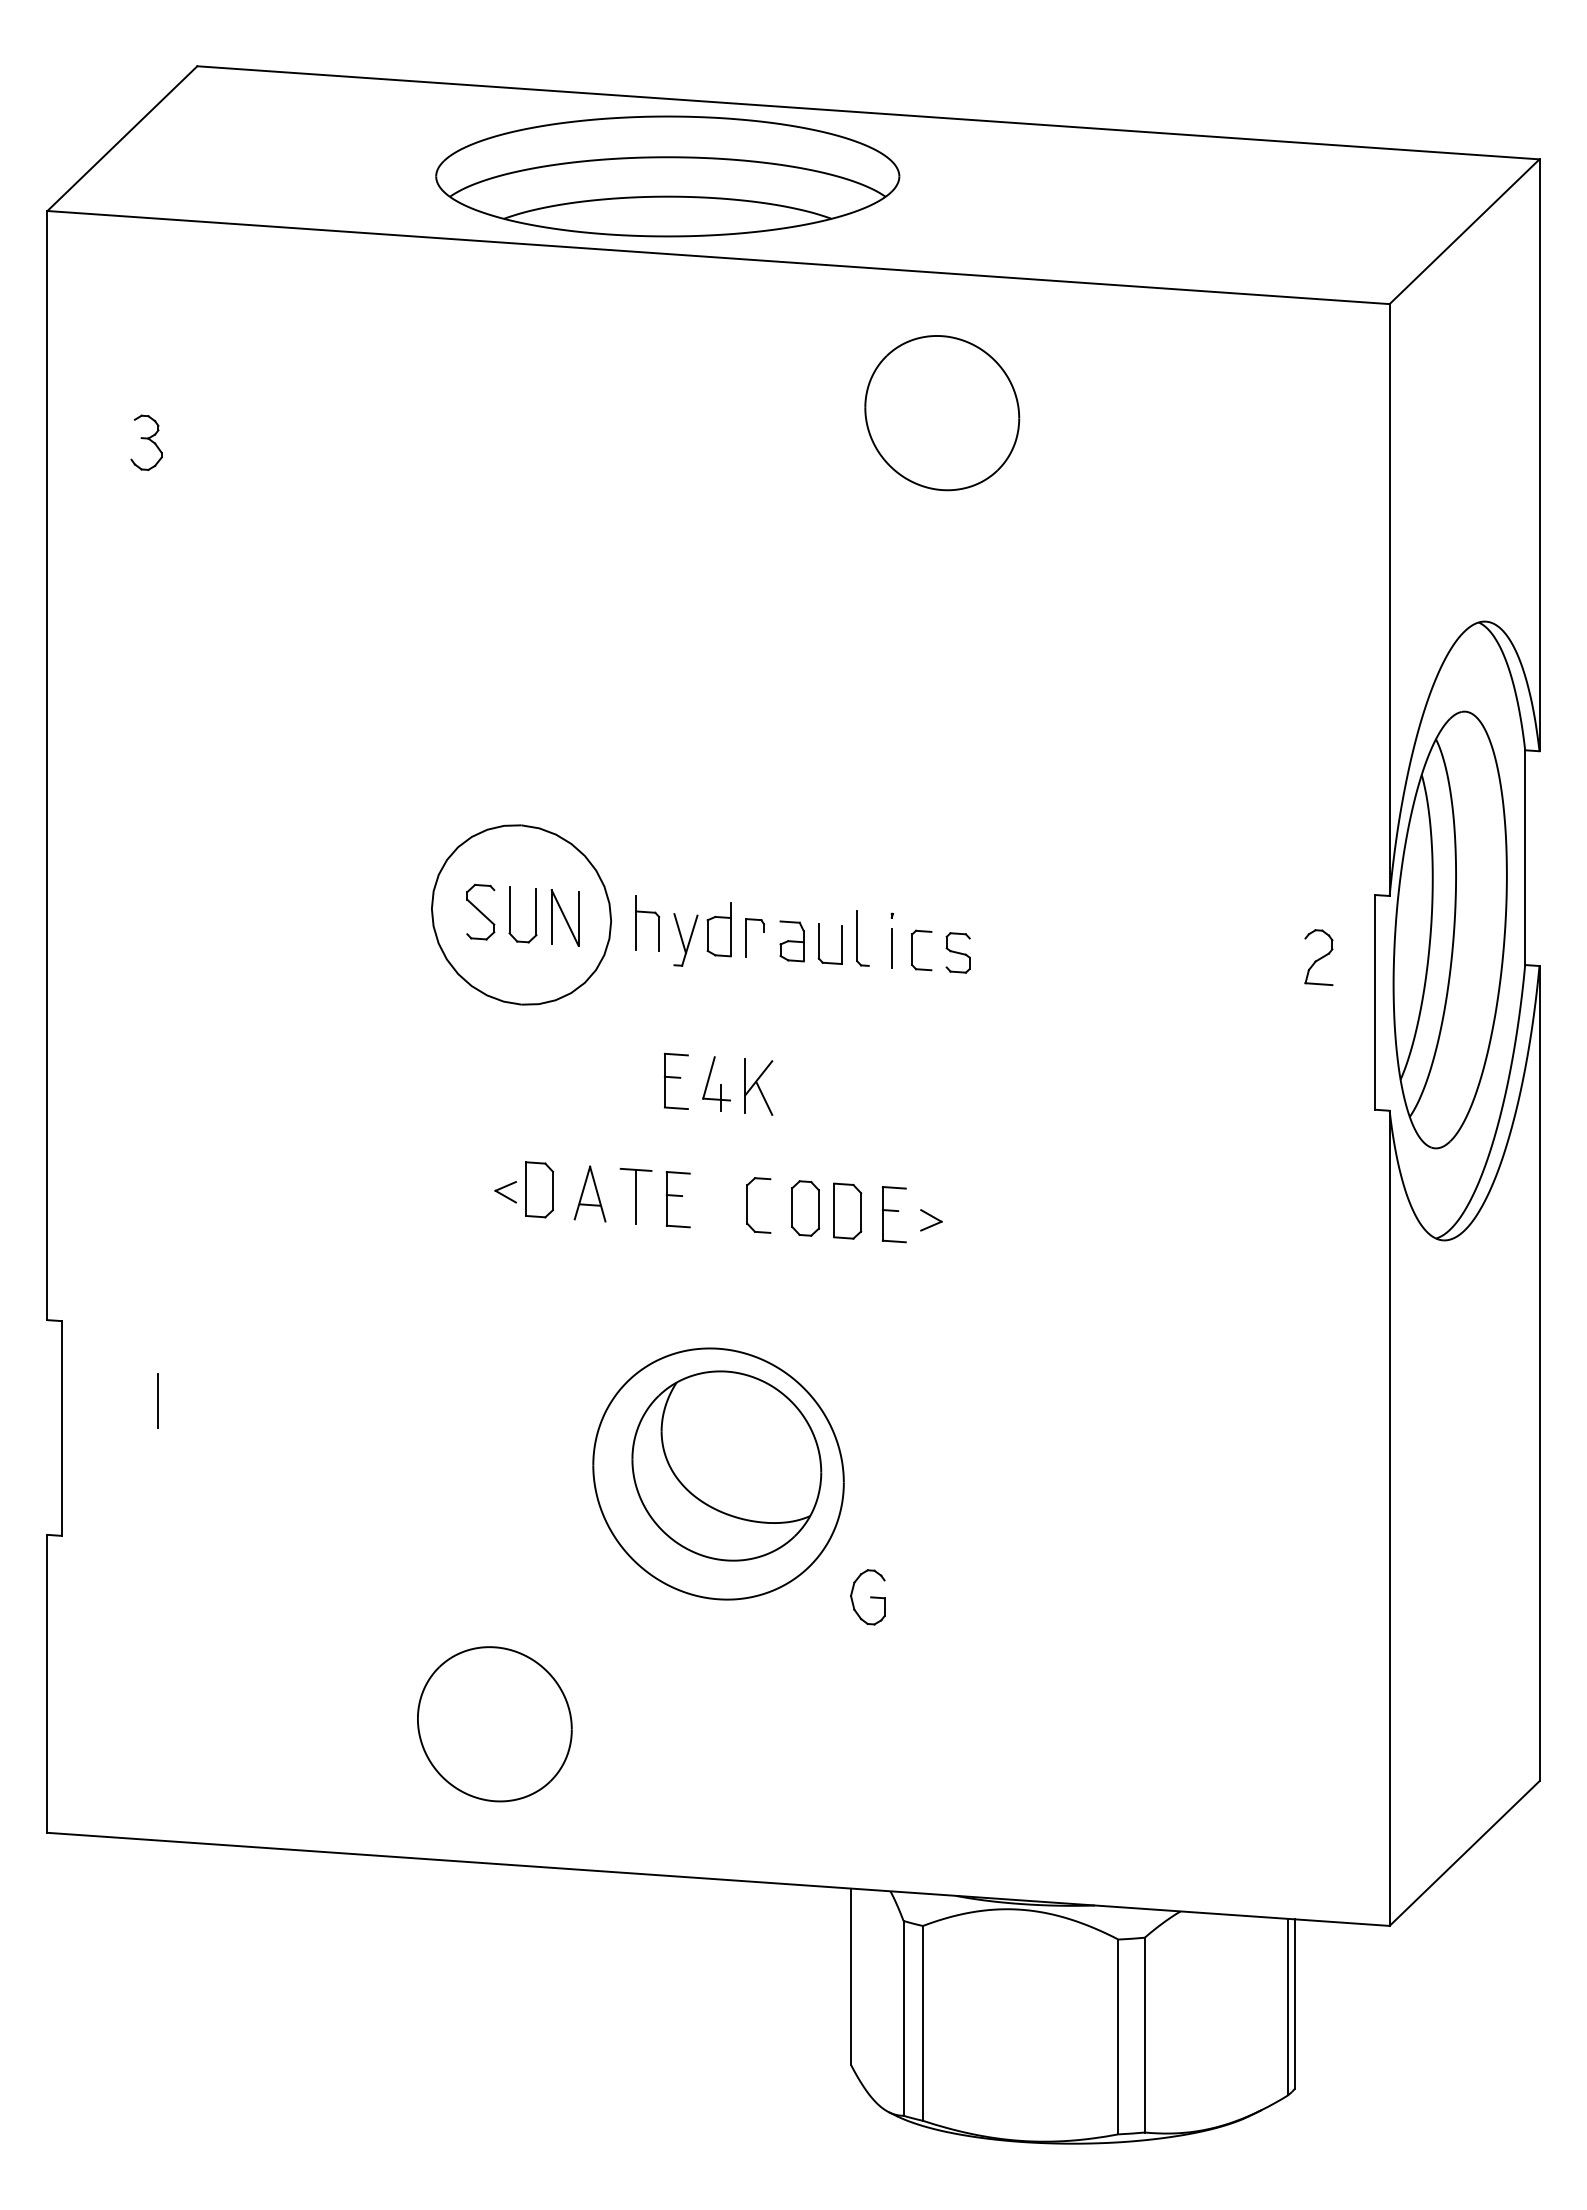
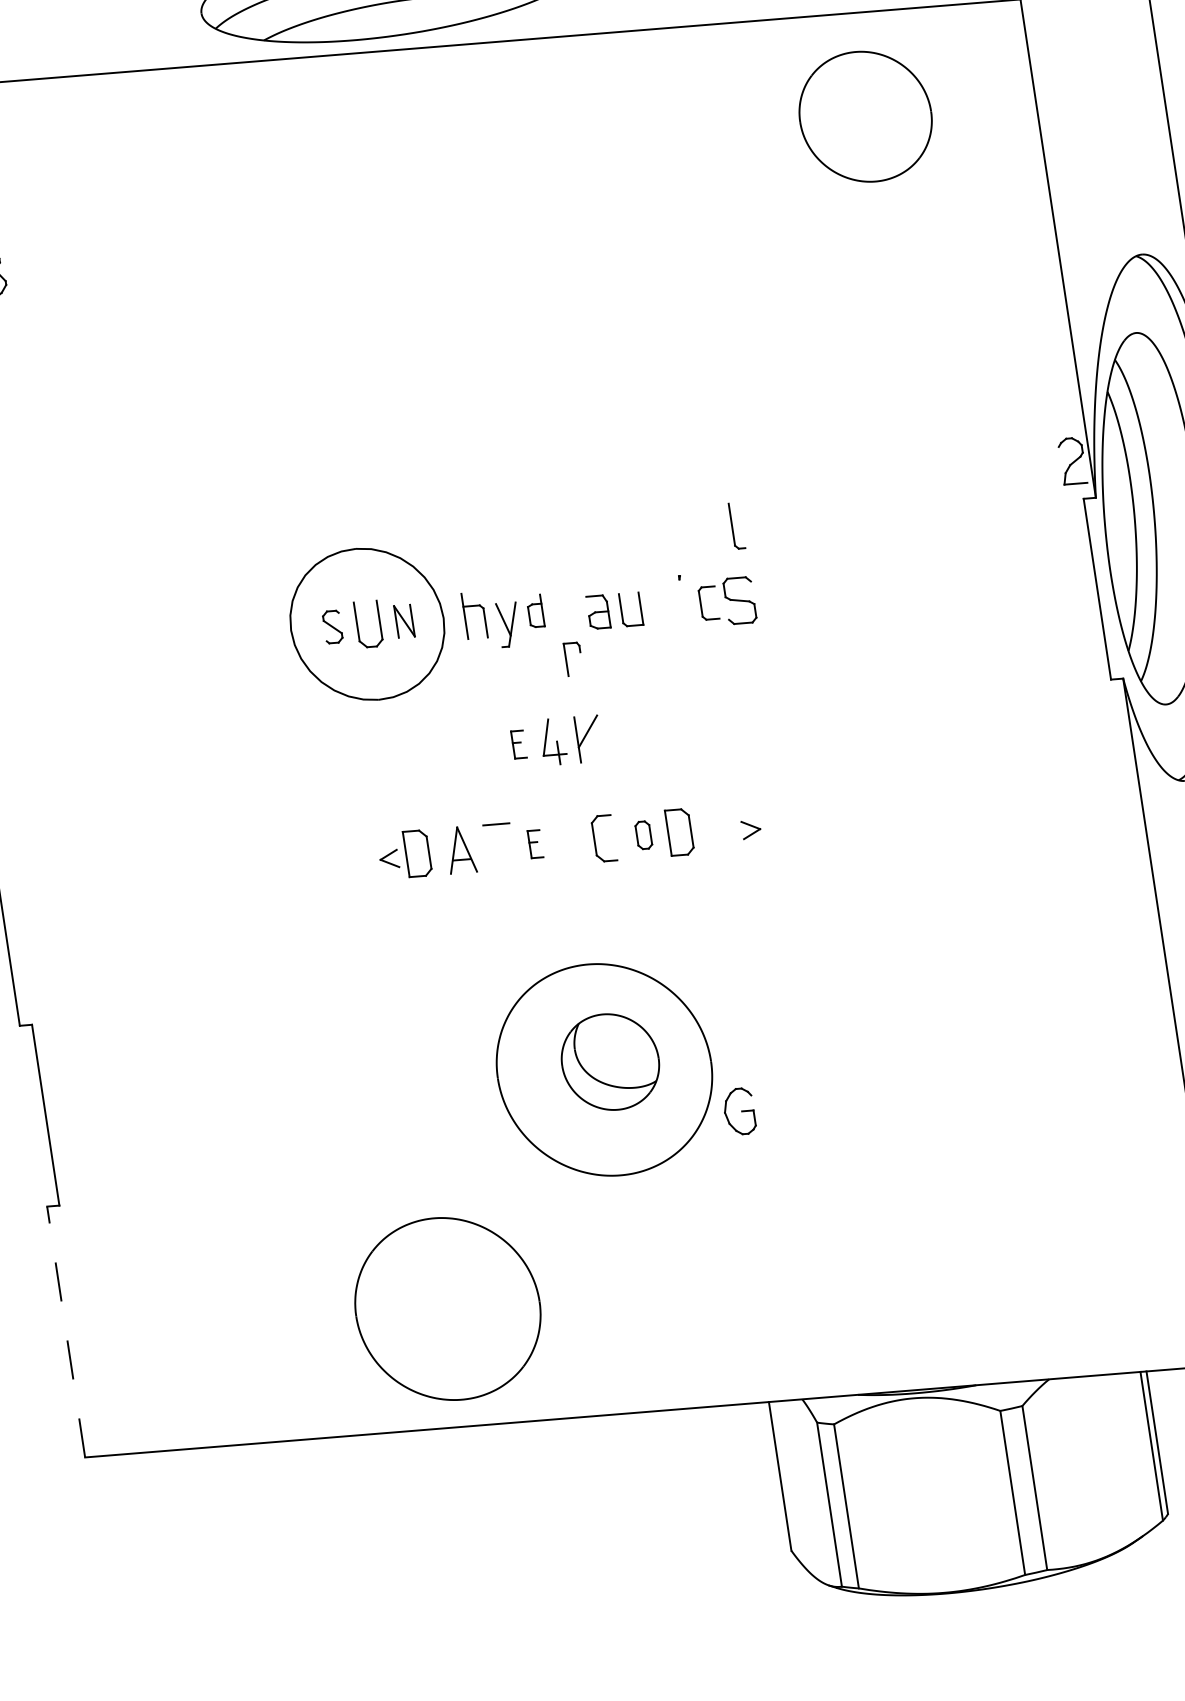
part: (942, 413) -> (865, 117), moved
part: (480, 911) -> (332, 626), size x0.7
part: (564, 917) -> (403, 620), size x0.7
part: (718, 929) -> (535, 611), size x0.7
part: (746, 937) -> (566, 659), moved
part: (862, 938) -> (736, 525), moved
line: (891, 948) -> (683, 605), removed
part: (957, 952) -> (739, 600), size x1.4
part: (1318, 957) -> (1072, 461), moved
part: (676, 1080) -> (518, 743), size x0.6
line: (764, 1098) -> (595, 747), removed
line: (636, 1196) -> (500, 846), removed
part: (677, 1199) -> (534, 844), size x0.6
part: (805, 1208) -> (643, 835), size x0.6
part: (893, 1214) -> (718, 829), removed
line: (158, 1401) -> (123, 1080), removed
part: (726, 1465) -> (610, 1061), size x0.6
part: (867, 1597) -> (739, 1111), moved
line: (47, 1683) -> (66, 1331), solid -> dashed
part: (494, 1724) -> (447, 1309), size x1.4

